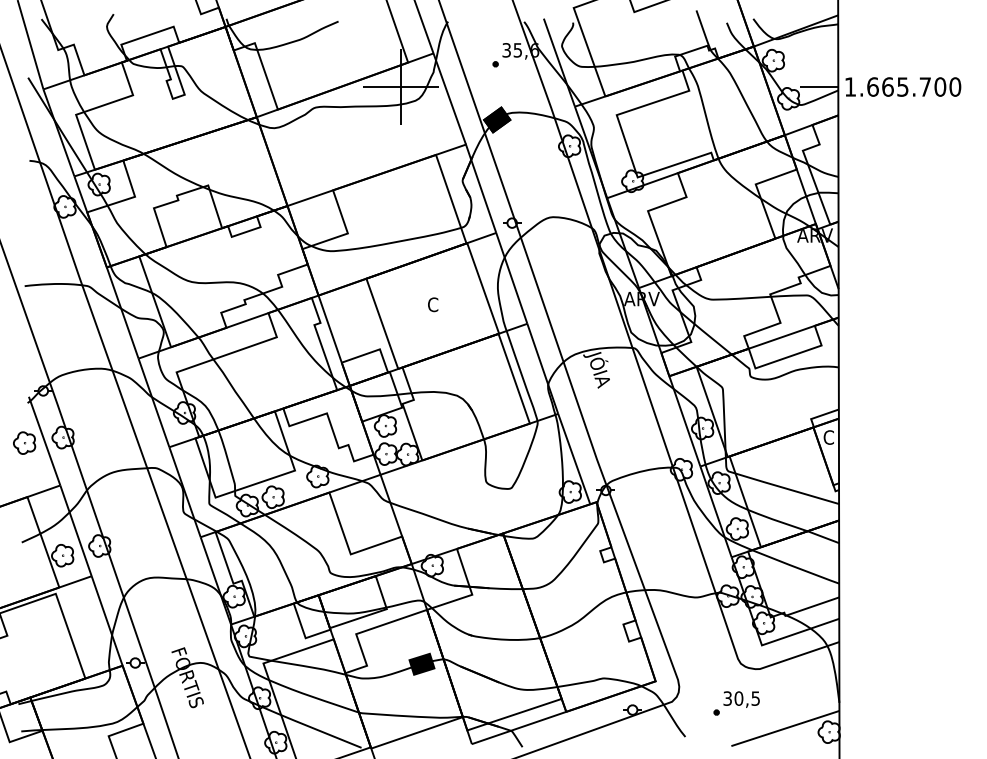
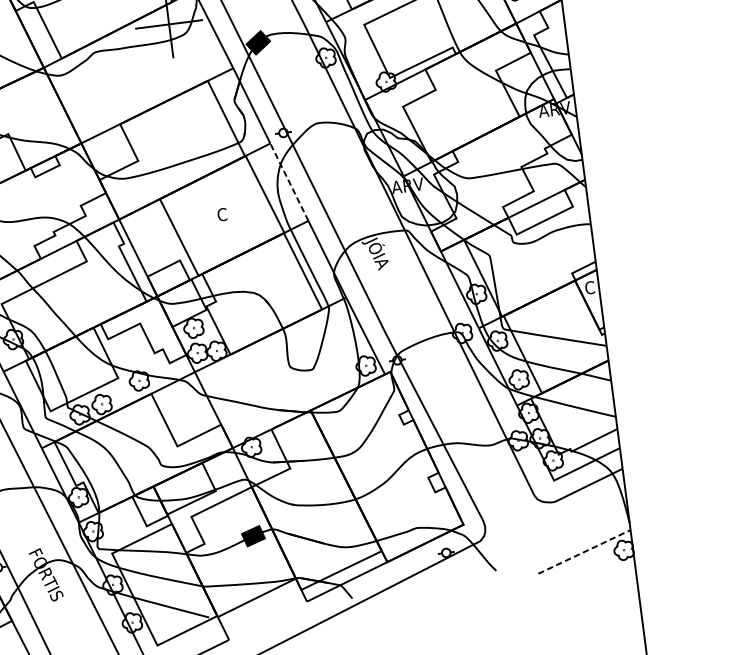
line: (511, 277) -> (289, 181), solid -> dashed
part: (736, 703) -> (538, 535), removed
line: (785, 728) -> (584, 551), solid -> dashed

